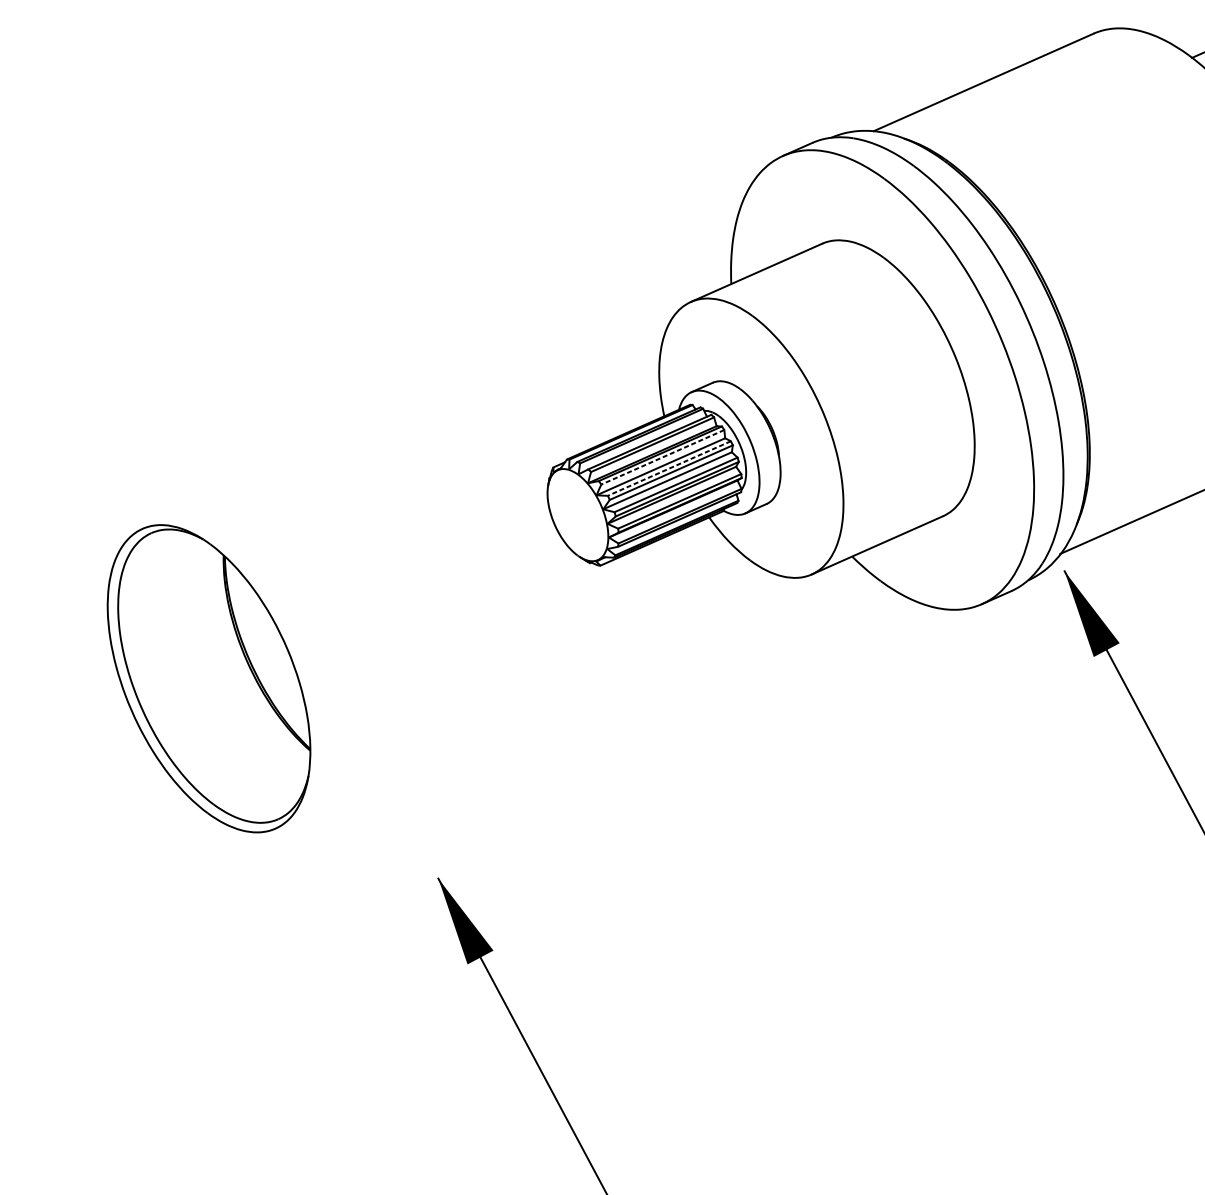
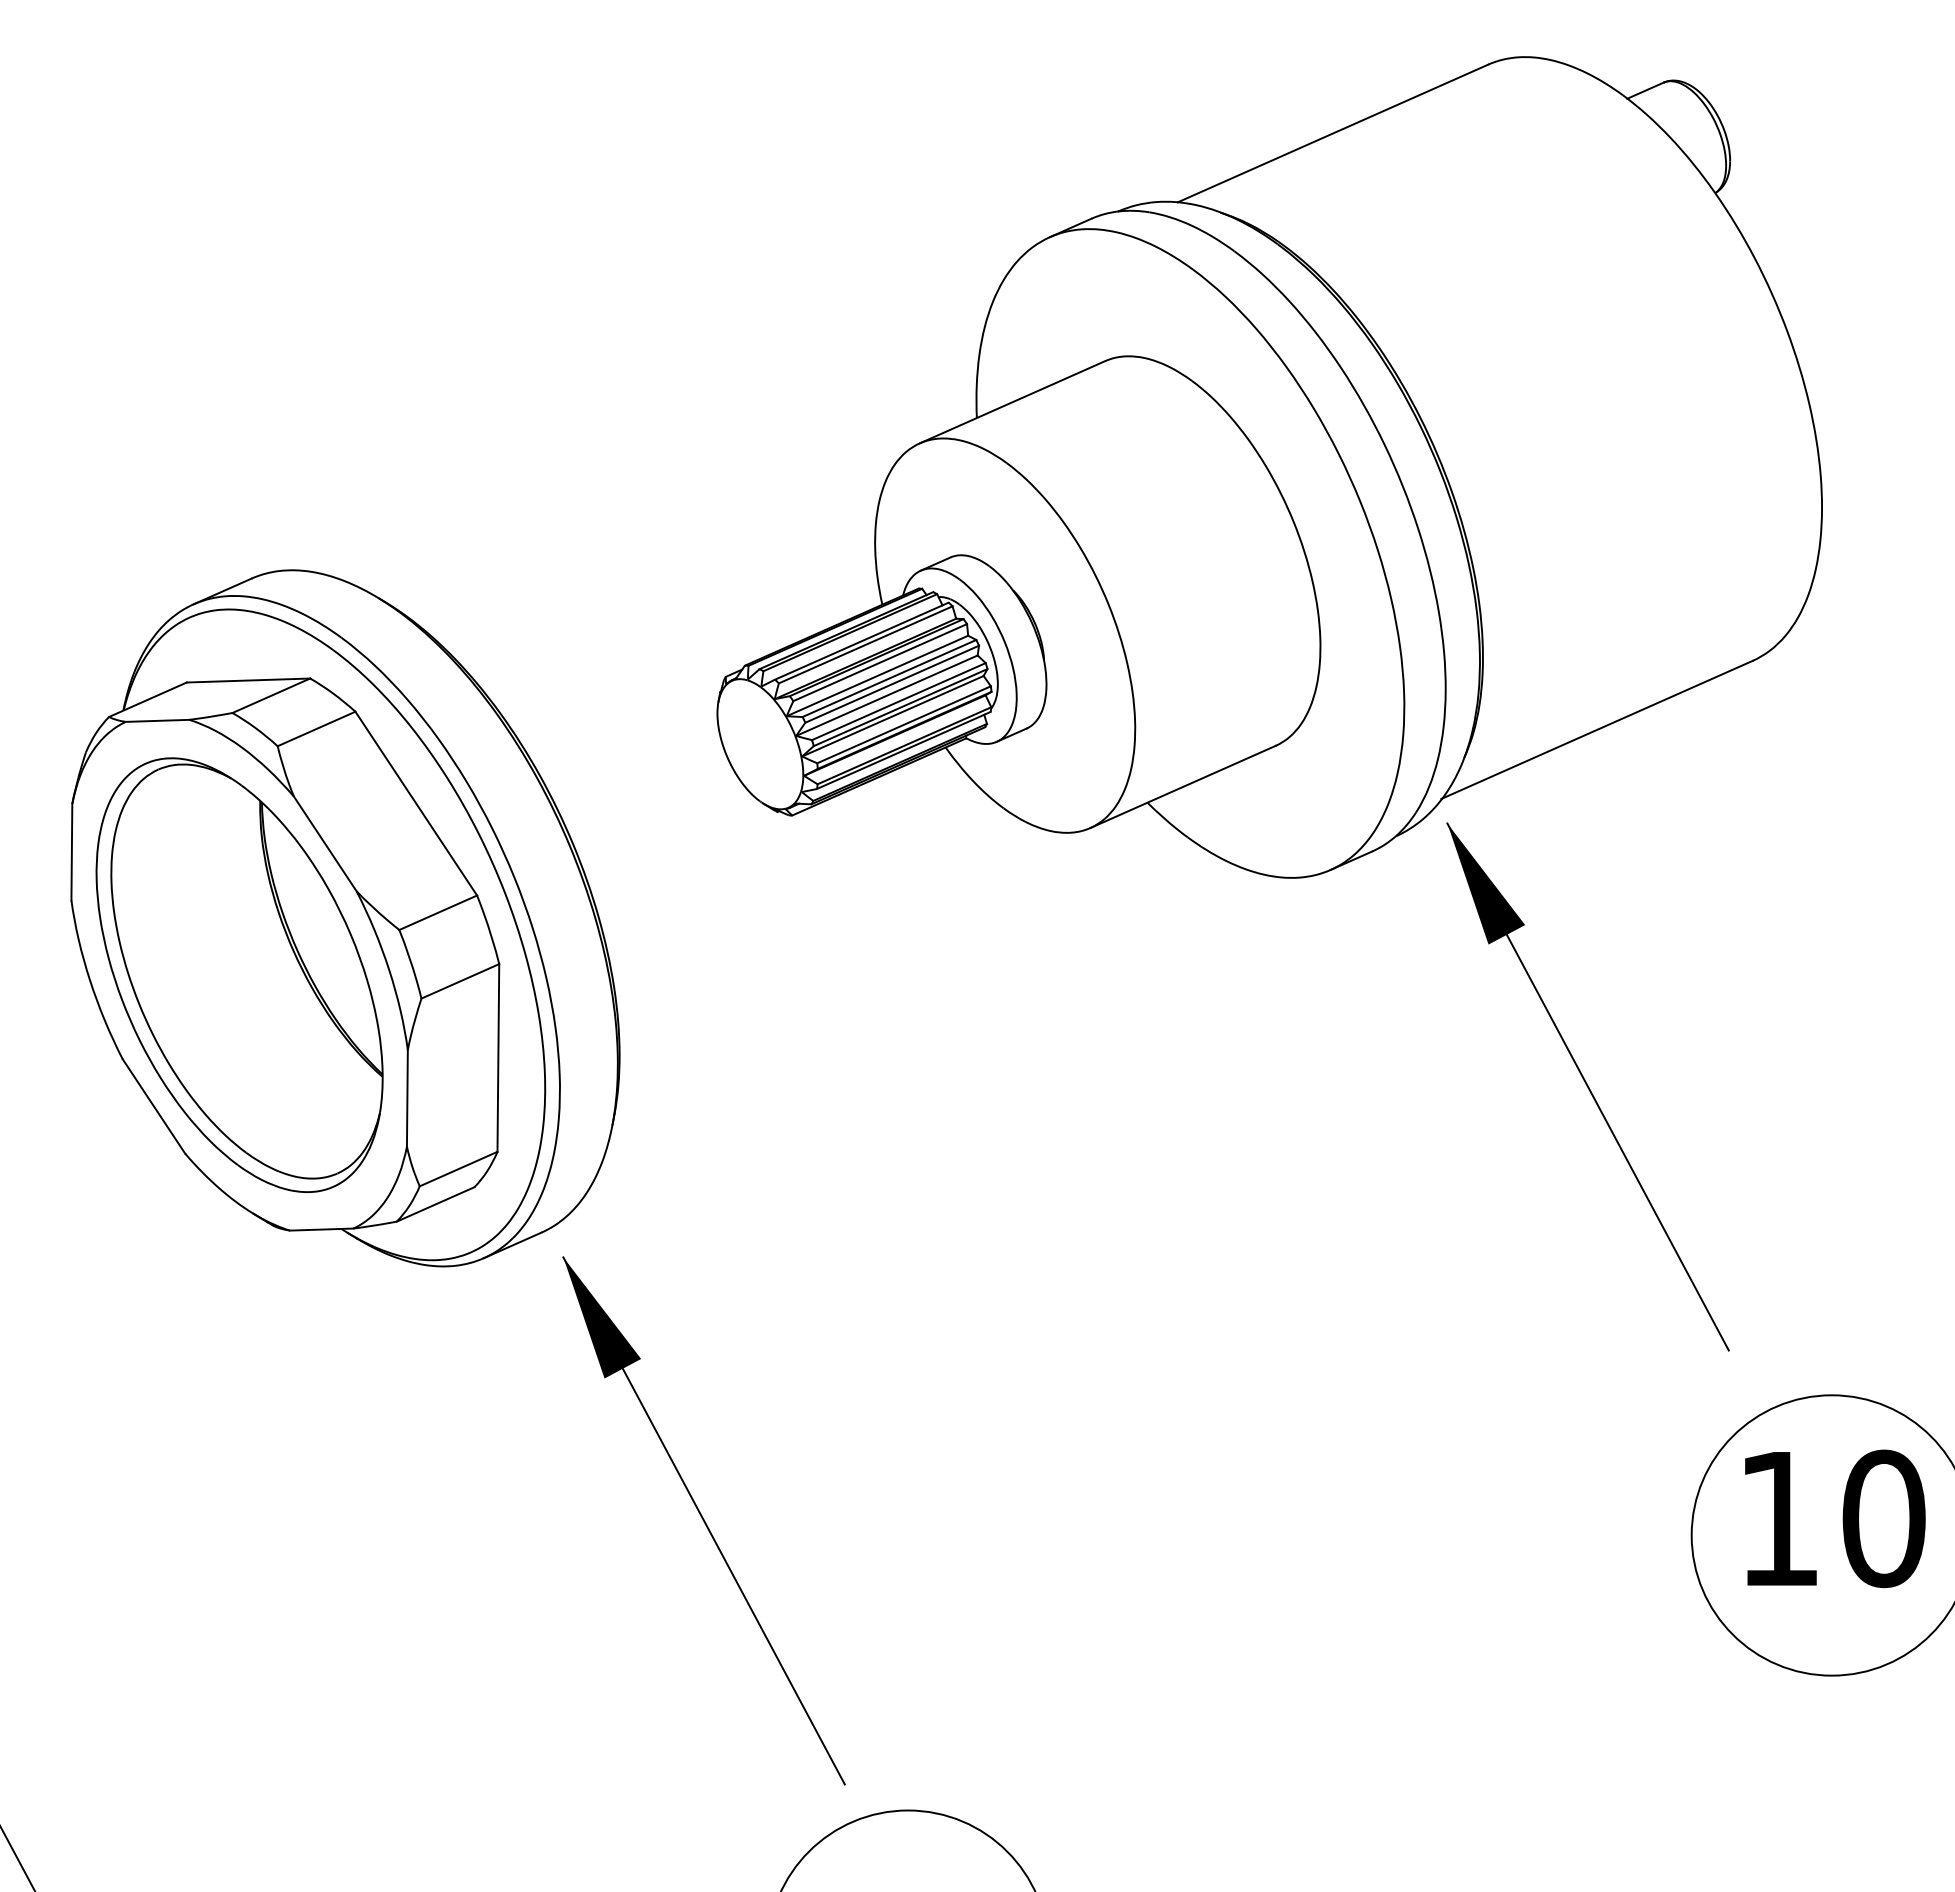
line: (663, 457) -> (880, 662), dashed -> solid
line: (669, 468) -> (889, 678), dashed -> solid
part: (284, 638) -> (345, 918), added

